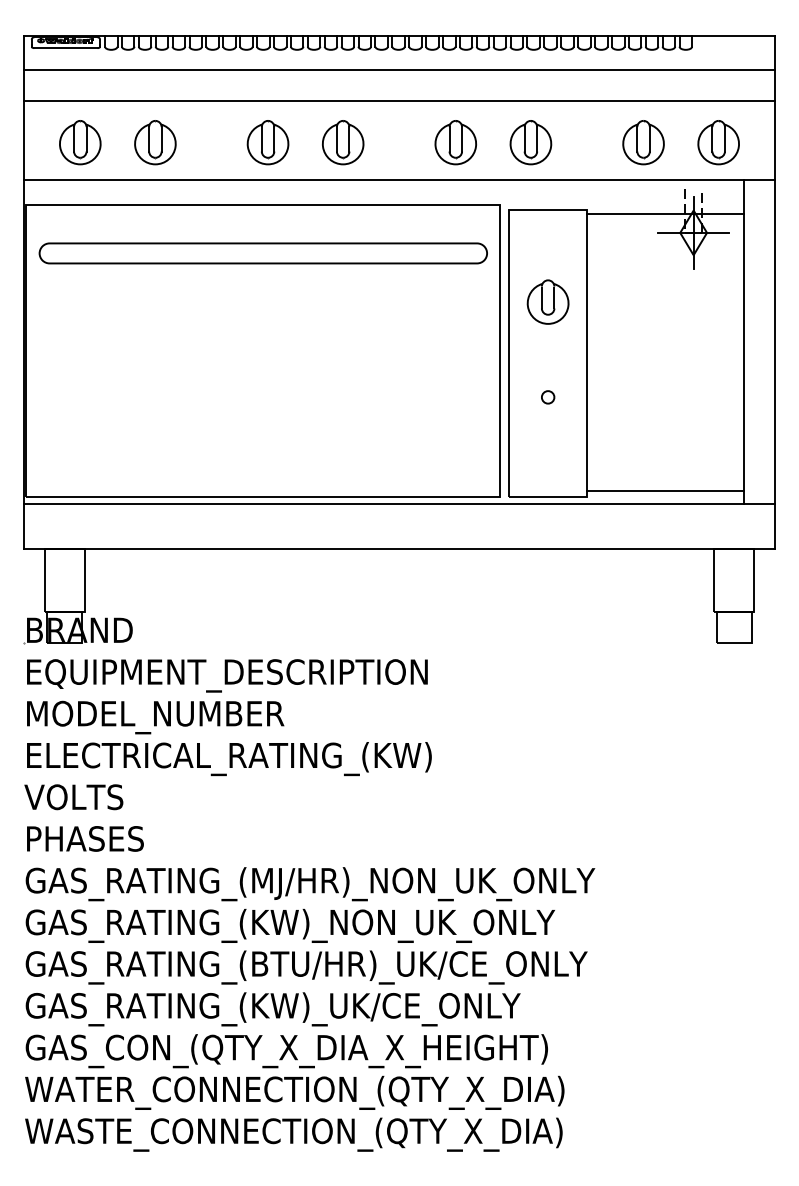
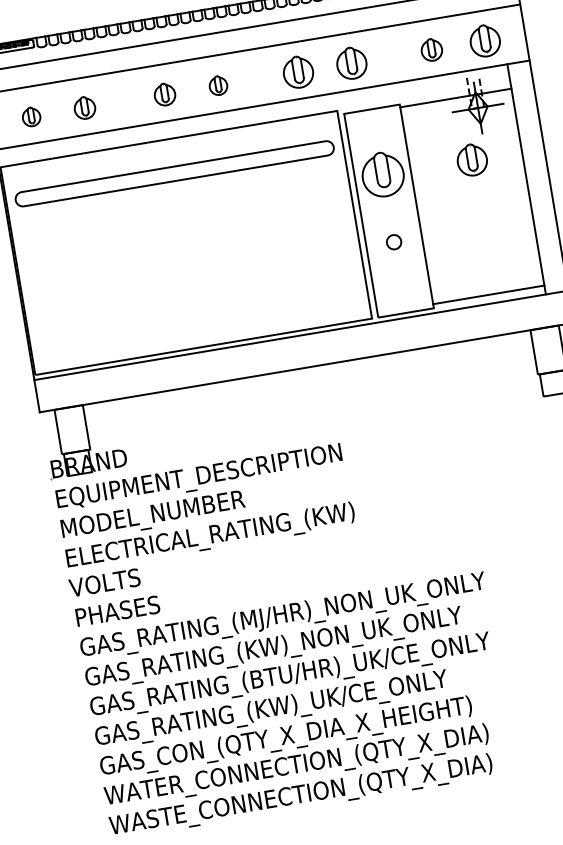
part: (80, 142) -> (31, 116), size x0.6
part: (155, 142) -> (84, 107), size x0.7
part: (267, 142) -> (164, 94), size x0.7
part: (343, 142) -> (218, 85), size x0.6
part: (643, 142) -> (431, 49), size x0.7
part: (547, 301) -> (382, 174), size x1.4
part: (673, 302) -> (472, 159), added
circle: (548, 397) -> (394, 242), size x1.6

